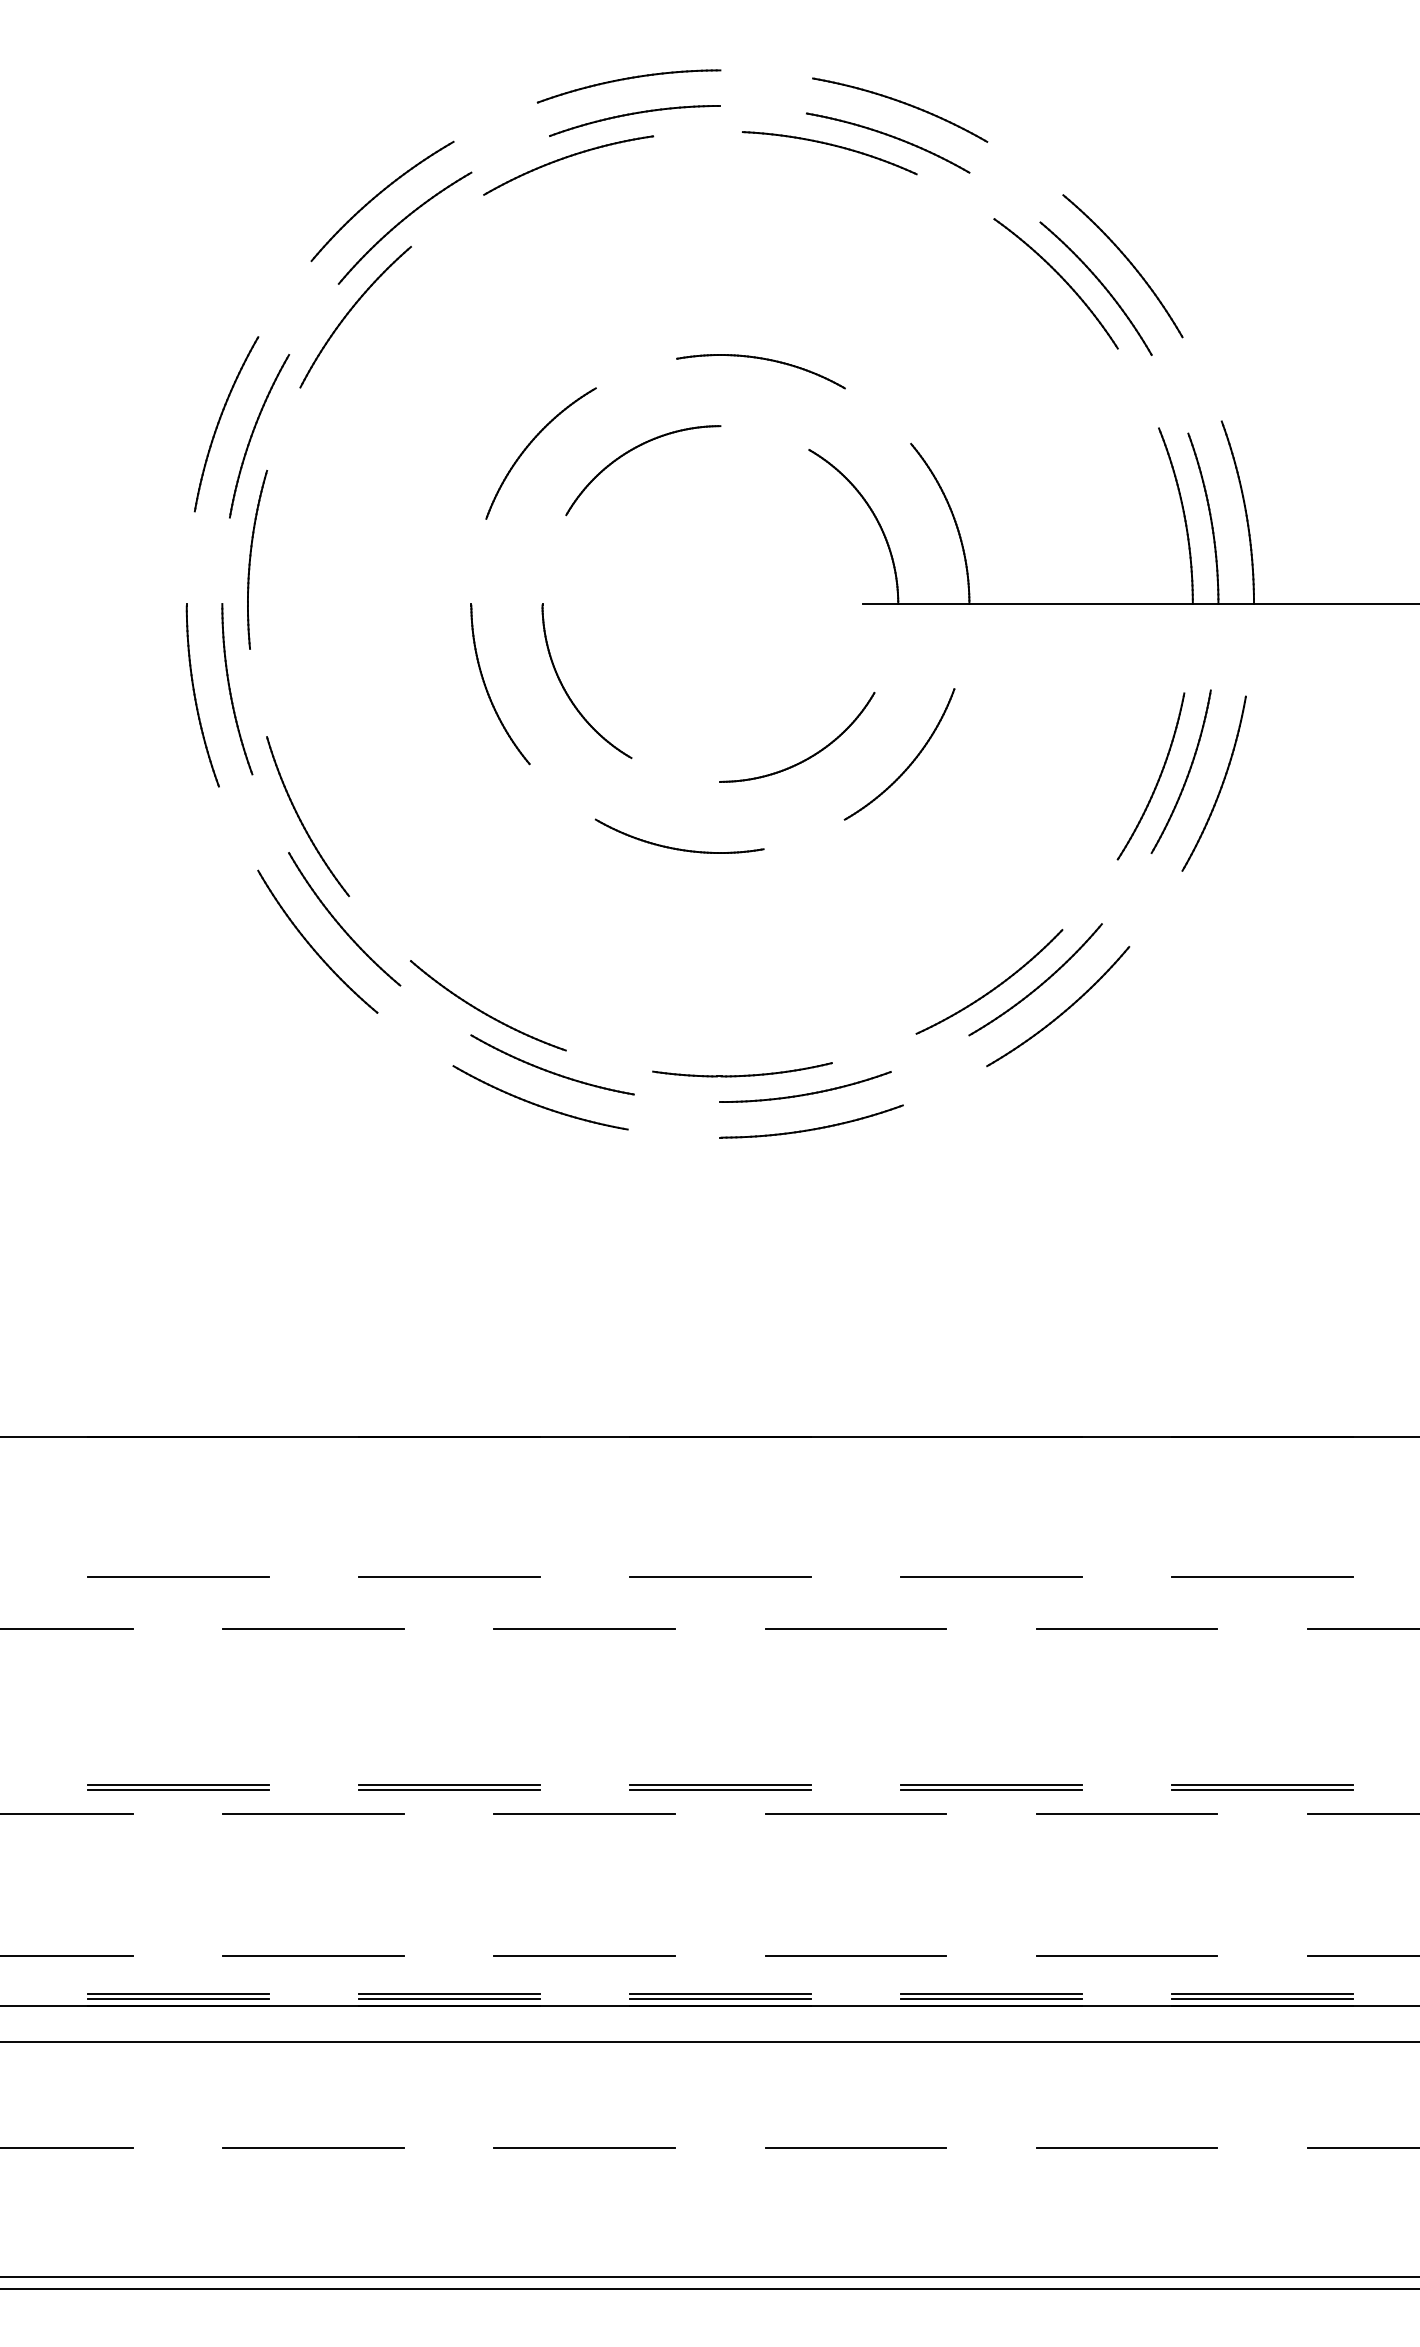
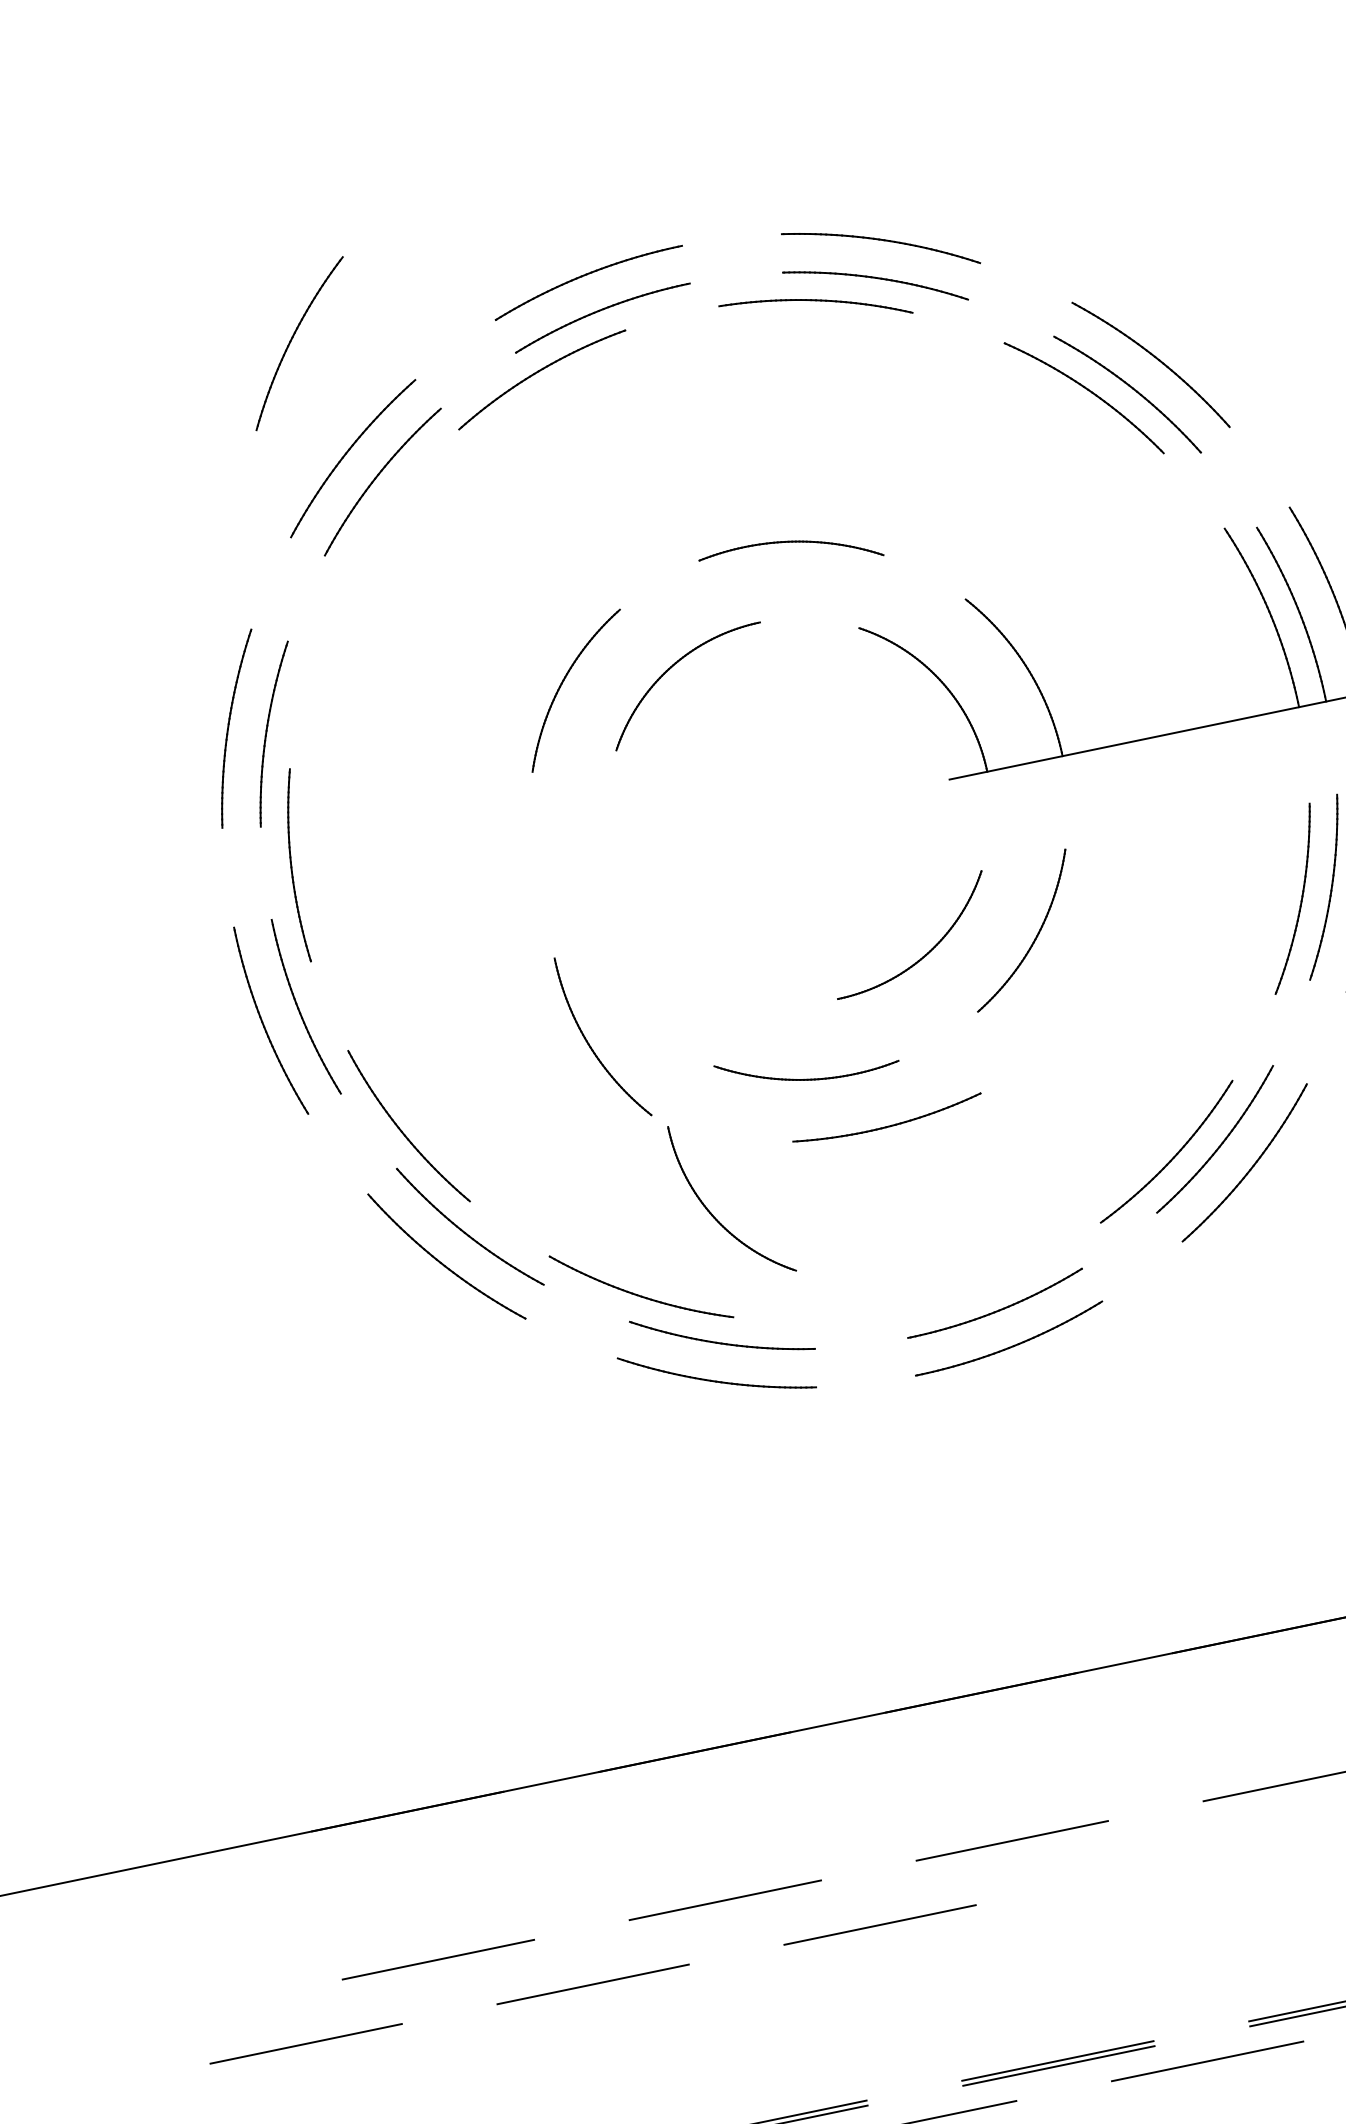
part: (348, 314) -> (291, 342), moved
part: (487, 688) -> (590, 1044), moved
part: (567, 692) -> (713, 1215), moved
part: (742, 1069) -> (887, 1119), moved
line: (855, 1628) -> (1166, 1865), removed

